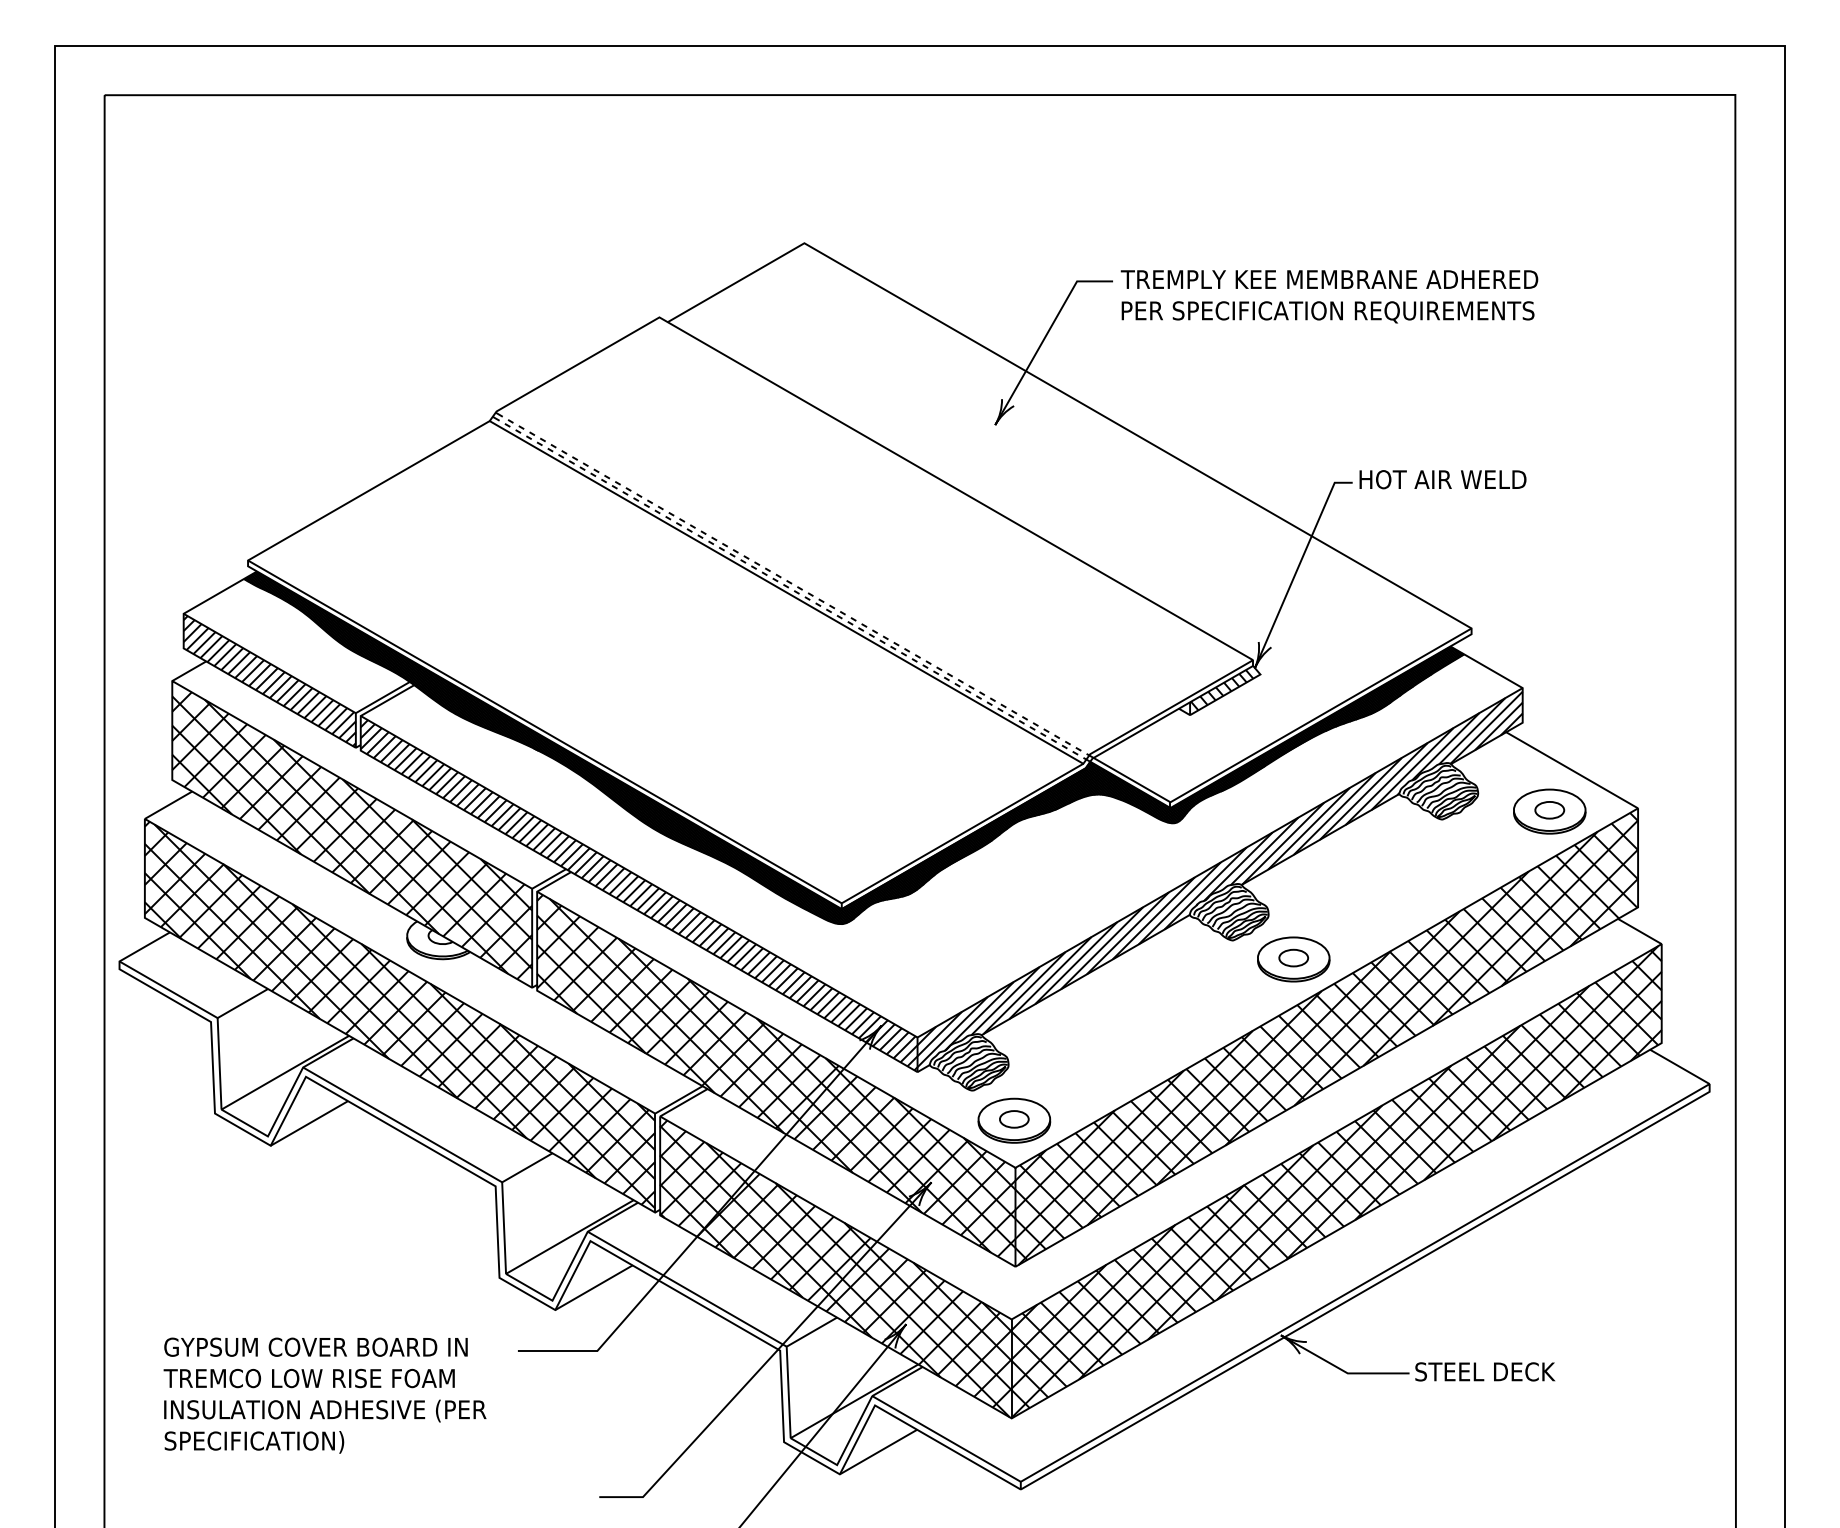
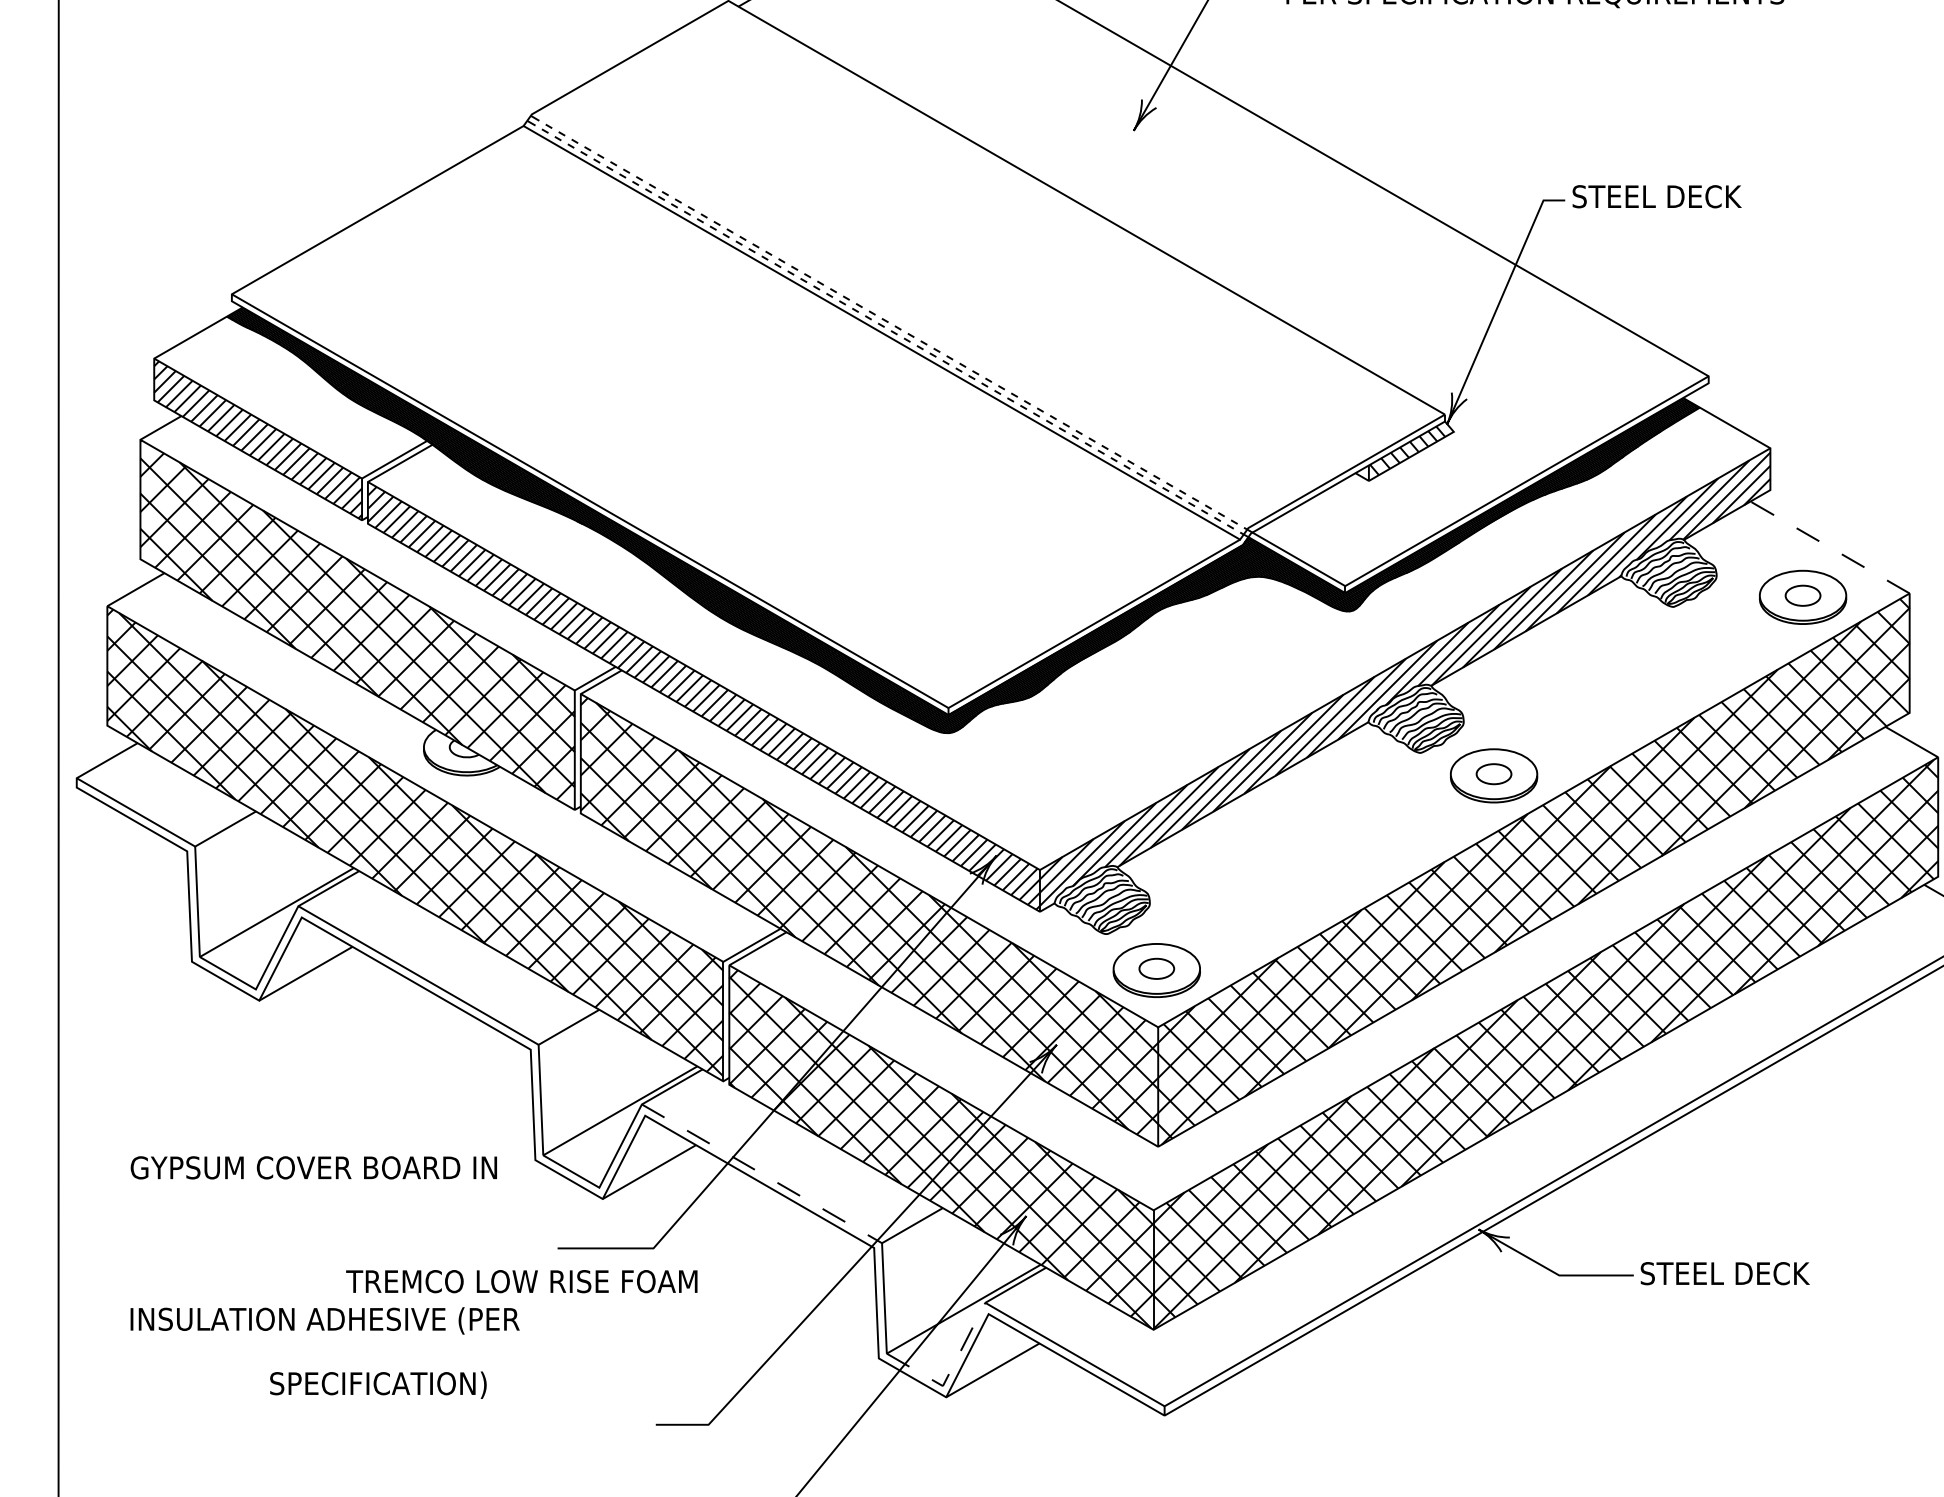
text: (1442, 479) -> (1673, 196), HOT AIR WELD -> STEEL DECK
line: (1571, 770) -> (1829, 547), solid -> dashed
line: (687, 1289) -> (762, 1174), solid -> dashed
text: (315, 1346) -> (313, 1166), moved
text: (308, 1378) -> (520, 1281), moved
text: (254, 1442) -> (378, 1385), moved
line: (842, 1454) -> (949, 1373), solid -> dashed

